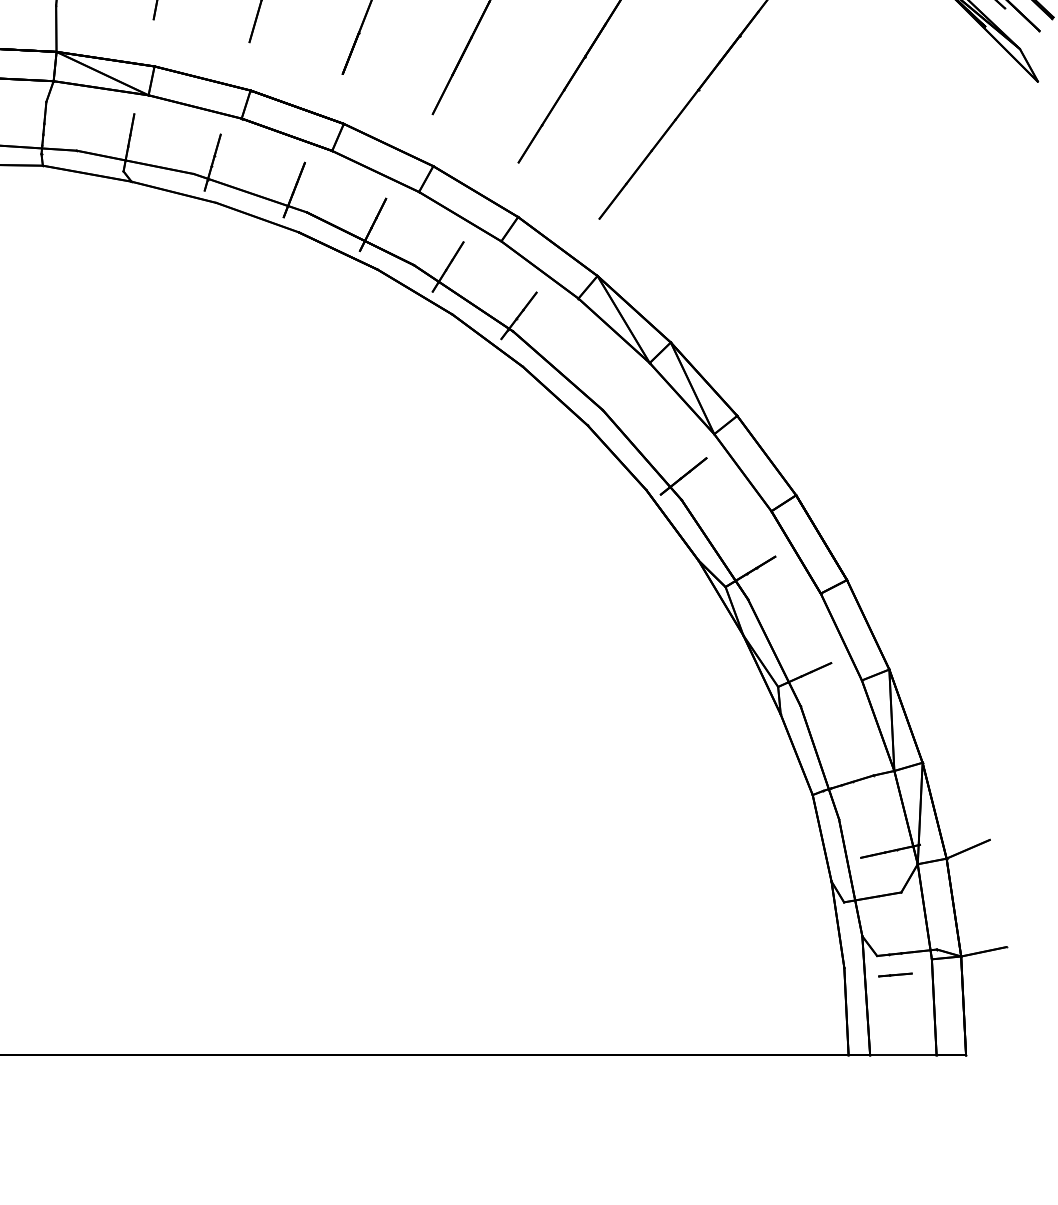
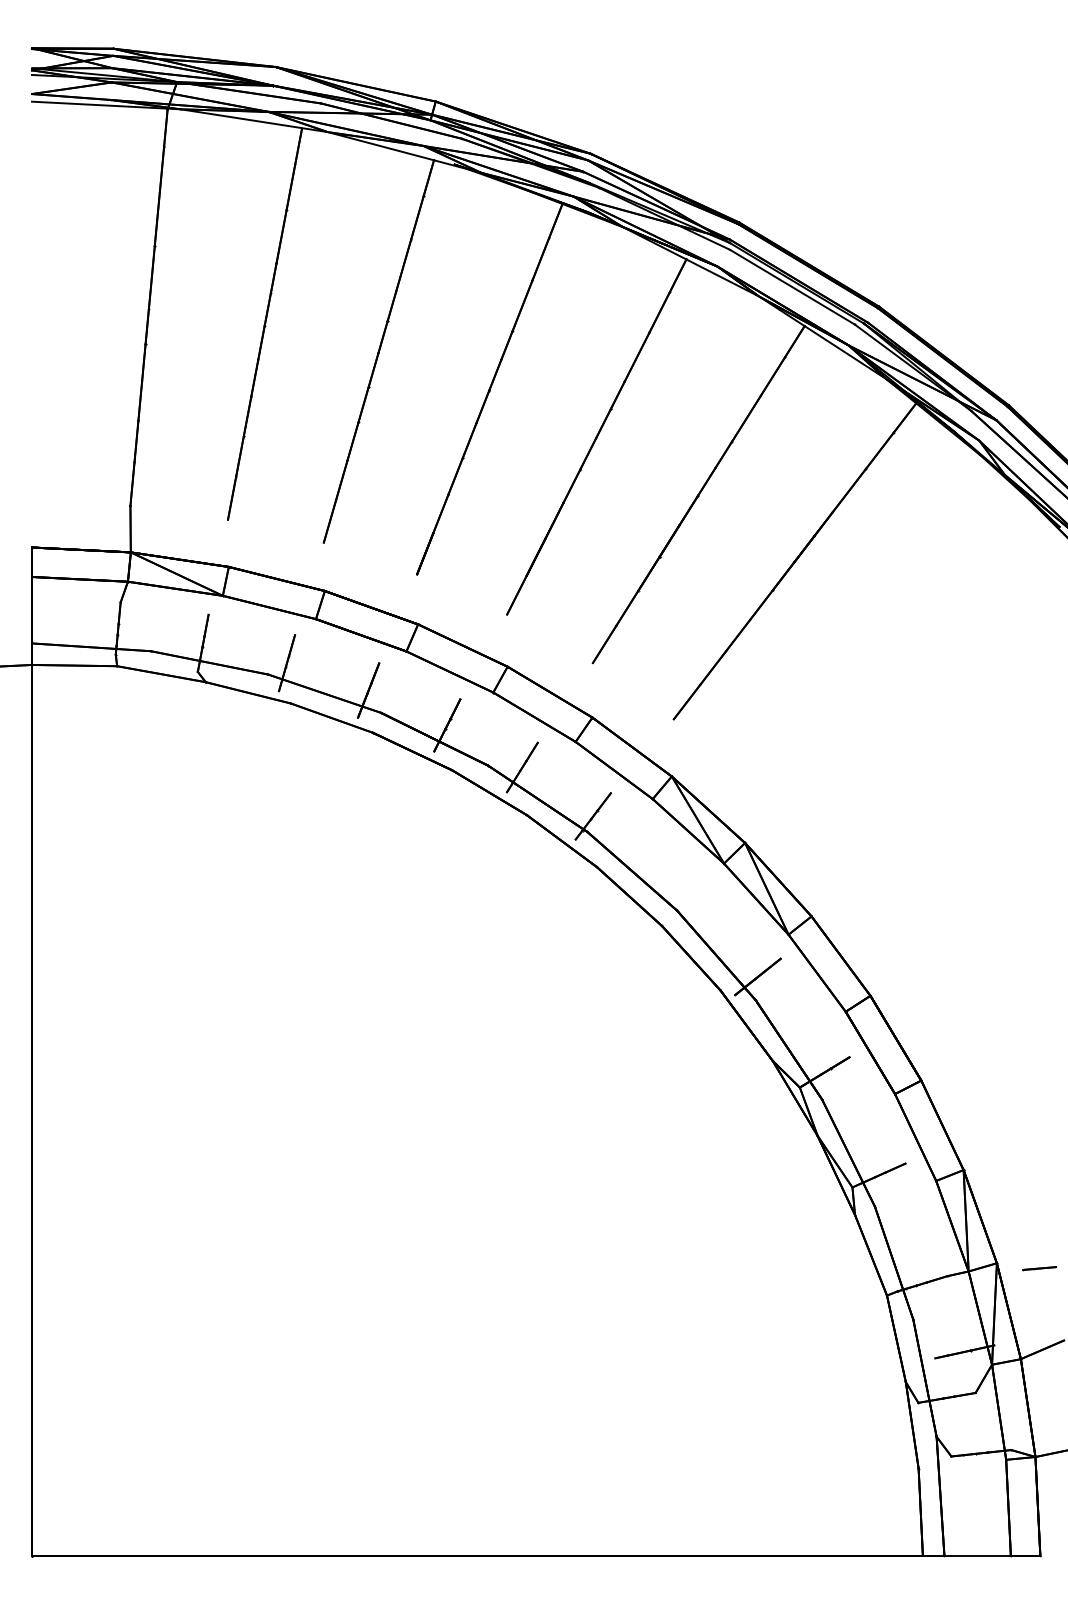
line: (895, 974) -> (1039, 1268), moved

